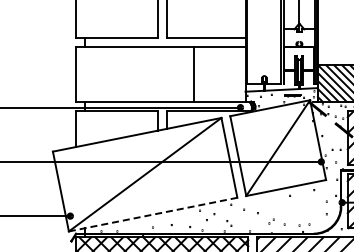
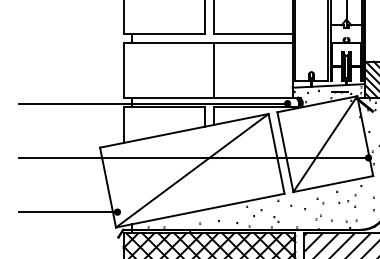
line: (194, 74) -> (214, 70), moved
part: (273, 204) -> (320, 200), added
part: (300, 204) -> (347, 200), added
line: (153, 214) -> (200, 210), dashed -> solid

